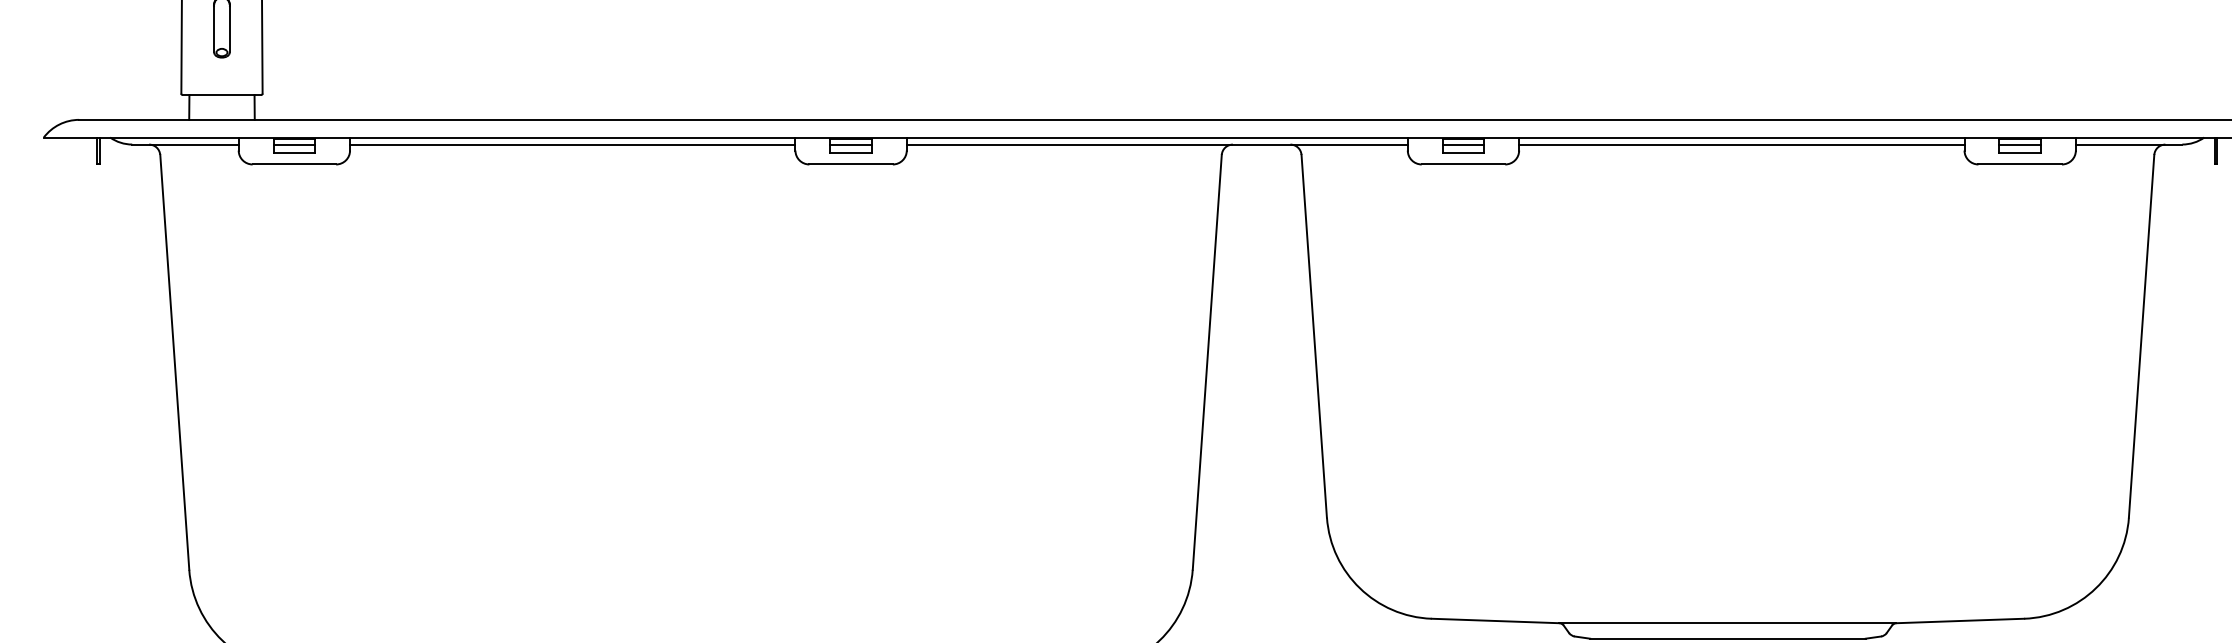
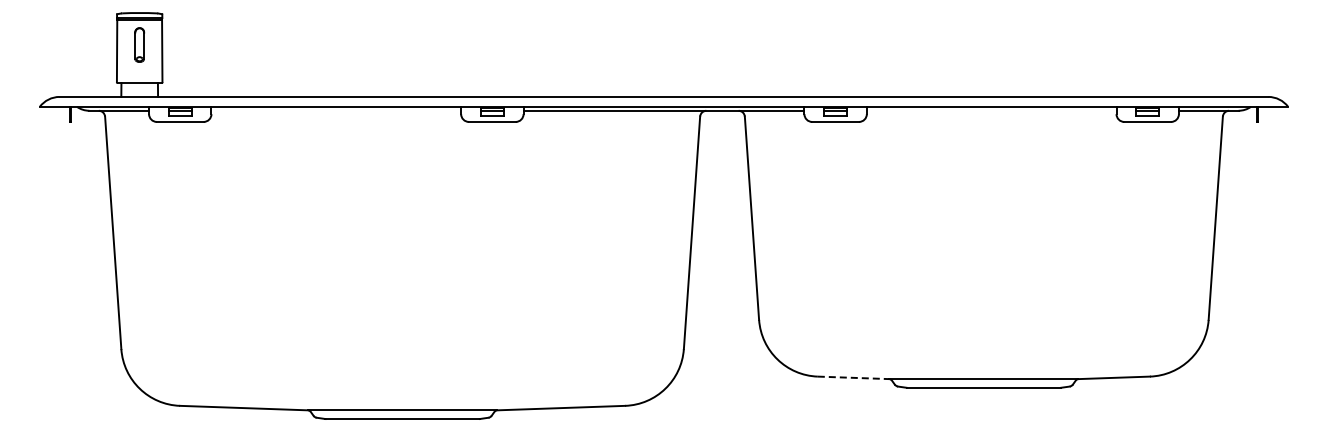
line: (573, 144) -> (336, 110), removed
line: (1741, 144) -> (991, 110), removed
line: (1495, 620) -> (853, 377), solid -> dashed

